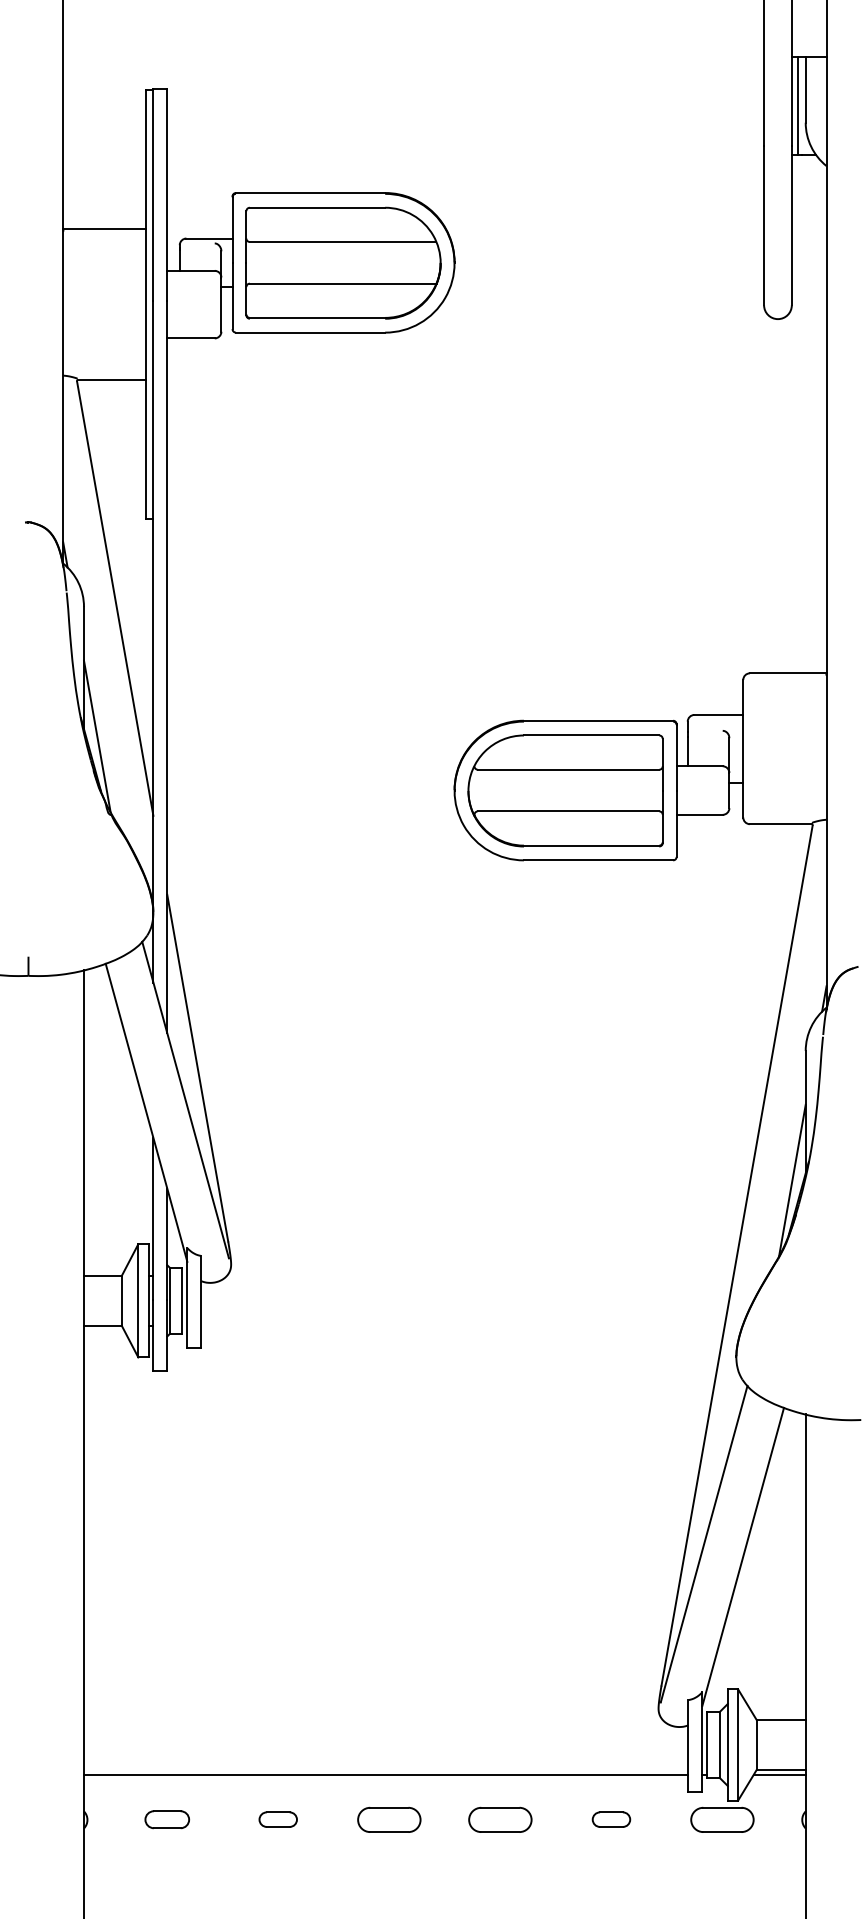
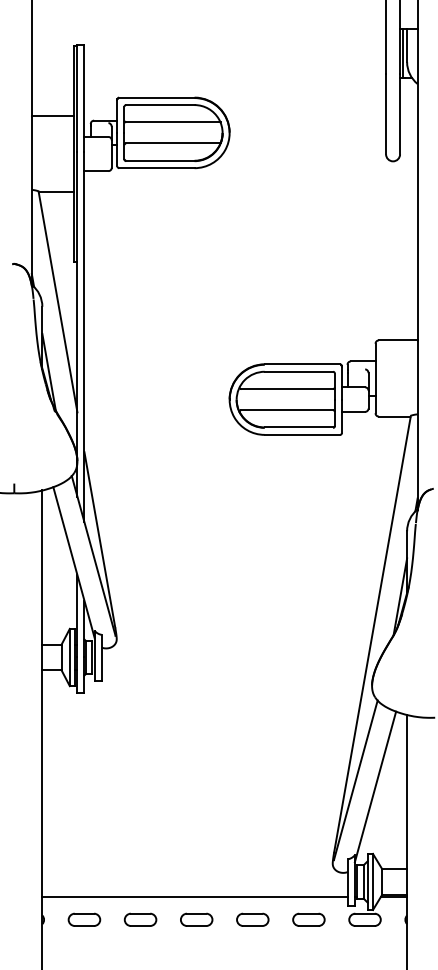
part: (167, 1819) -> (84, 919), size x1.43
part: (278, 1819) -> (140, 919), size x1.67
part: (610, 1819) -> (308, 919), size x1.67

